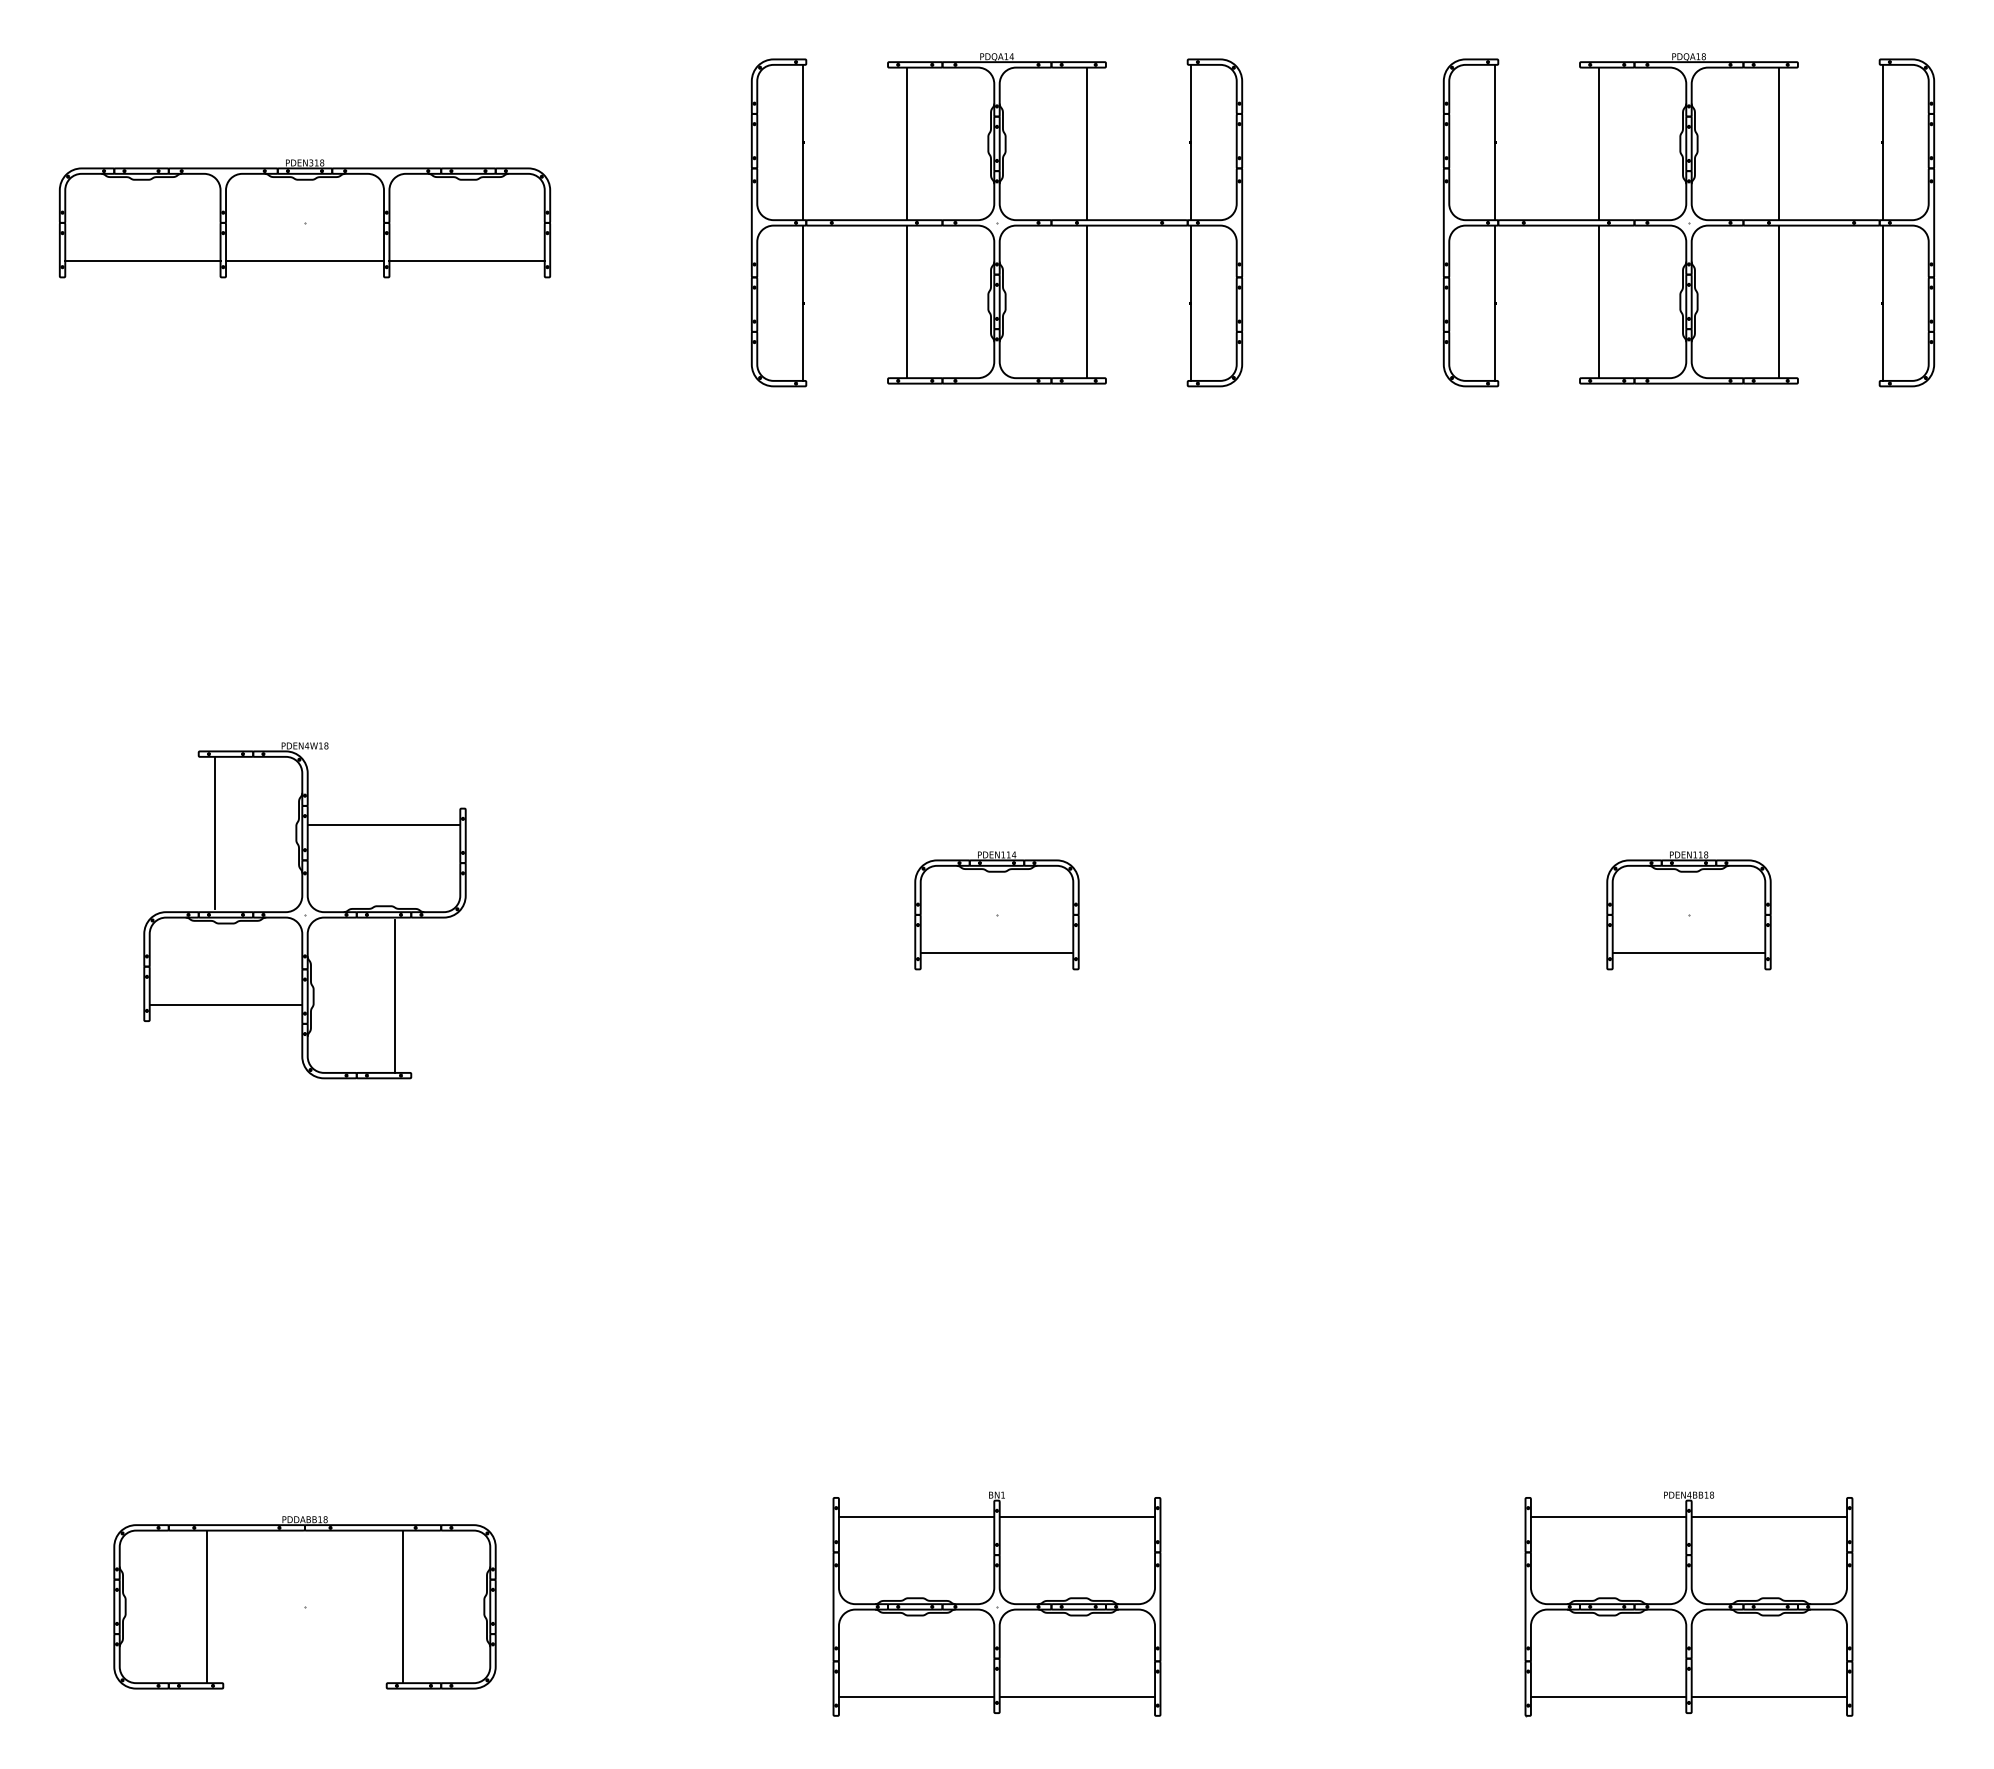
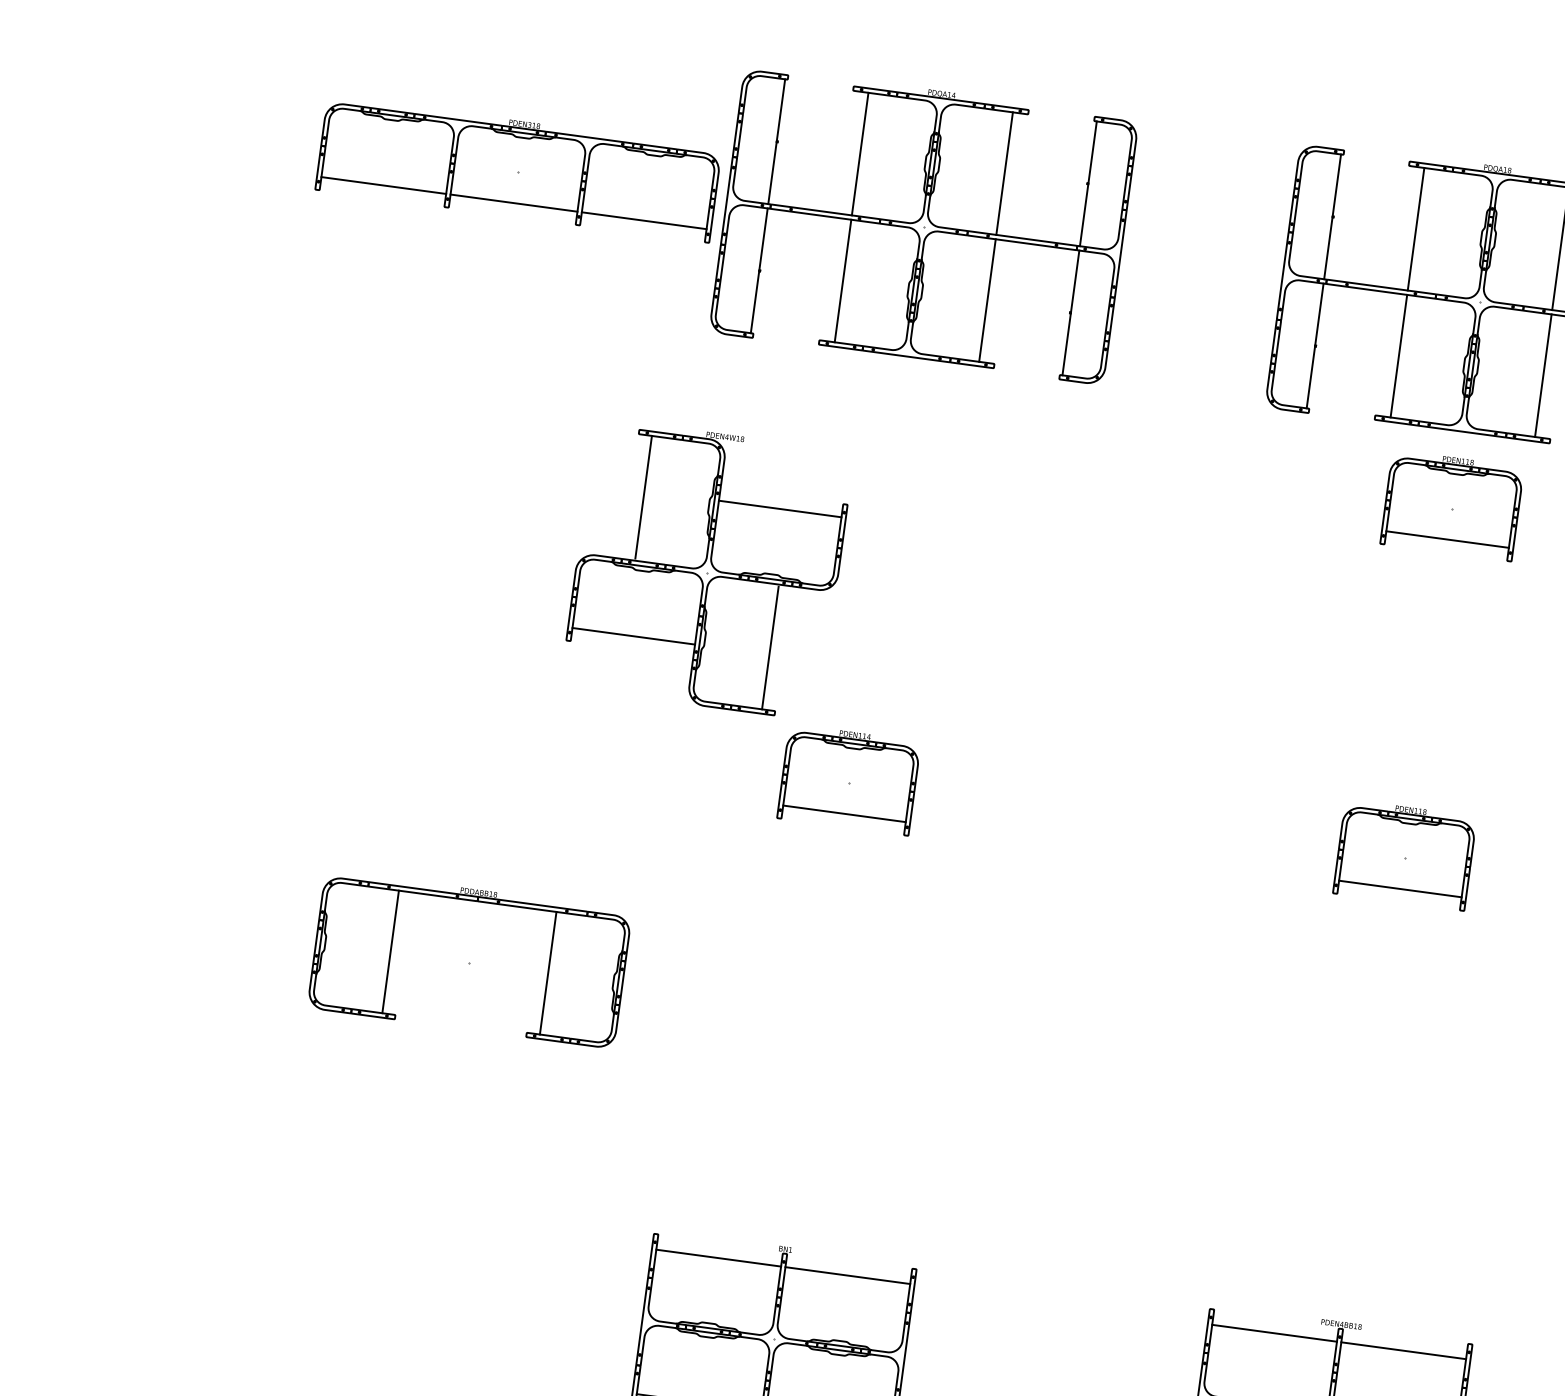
part: (304, 218) -> (518, 168), moved
part: (1688, 475) -> (1451, 505), added
part: (304, 910) -> (707, 569), moved
part: (304, 1602) -> (469, 959), moved

